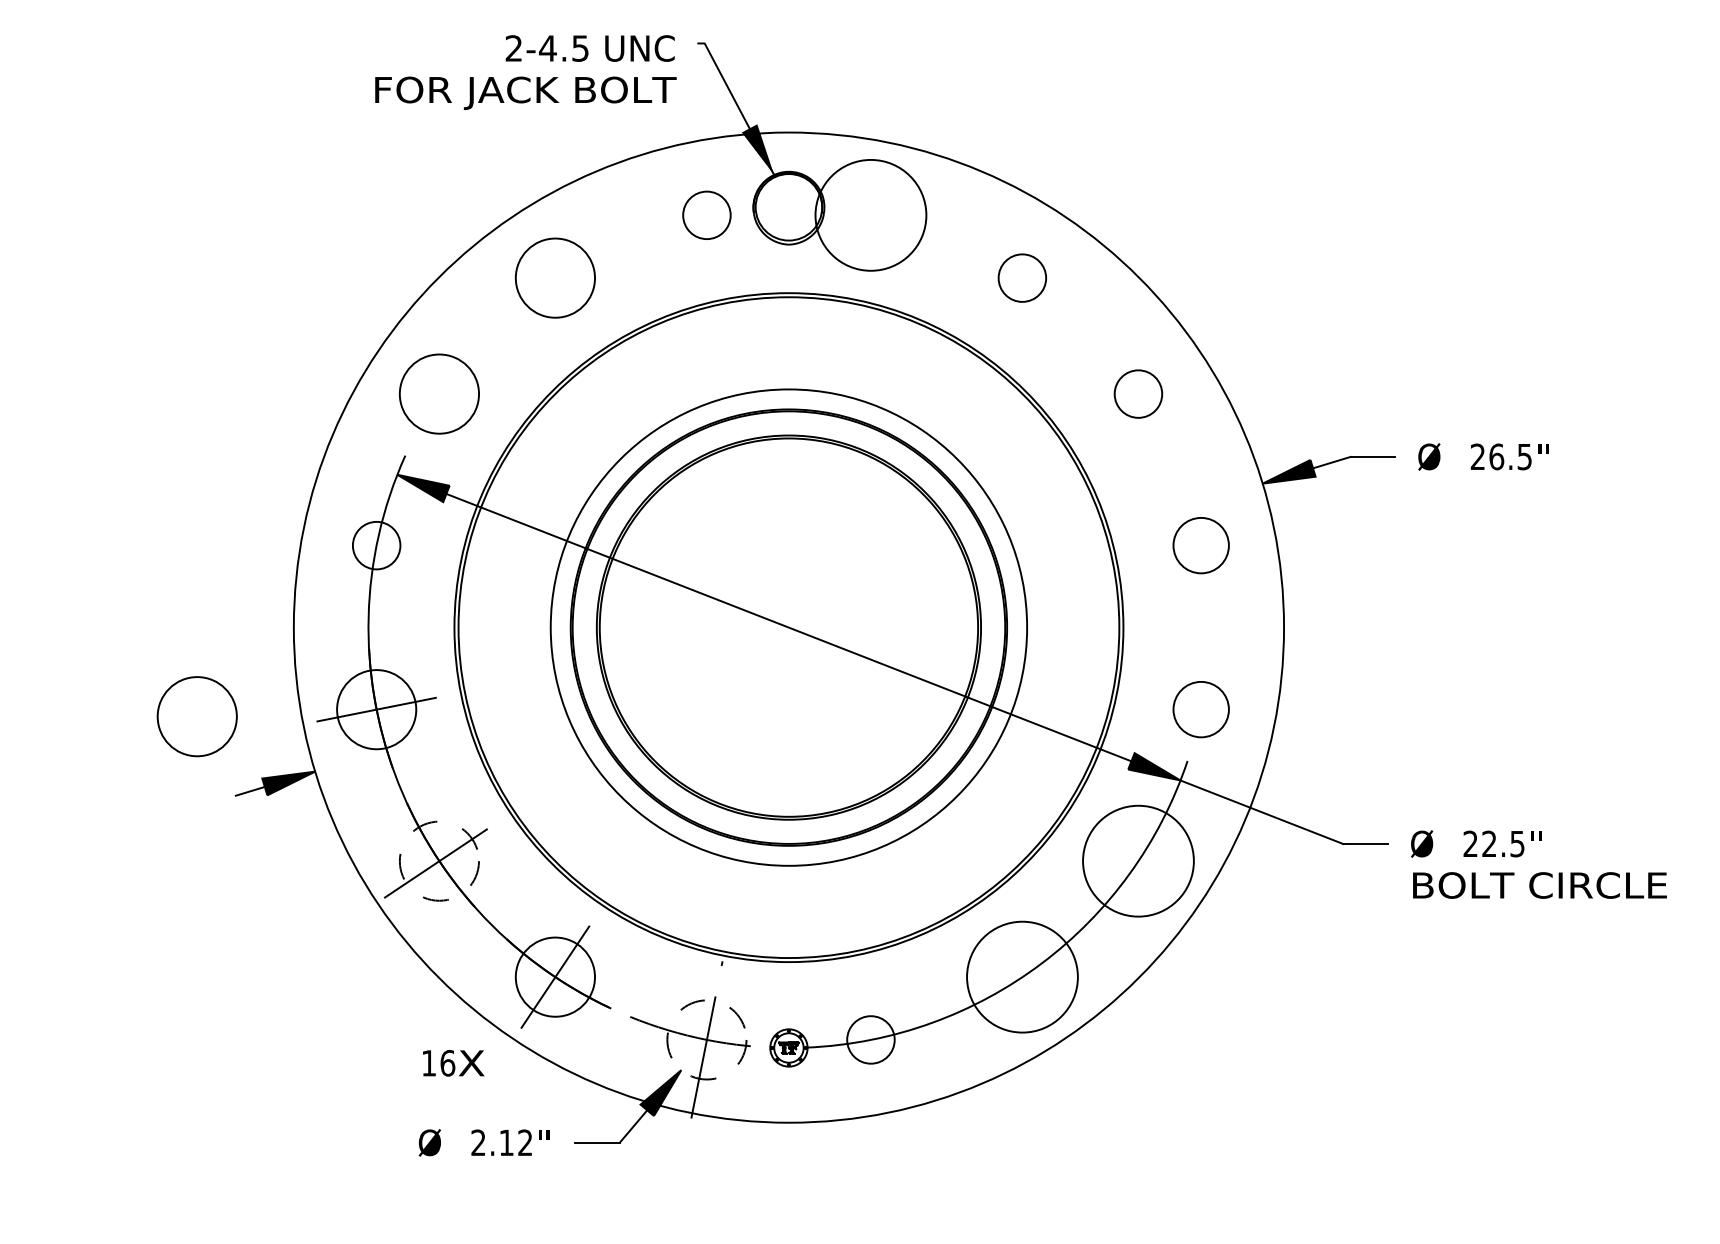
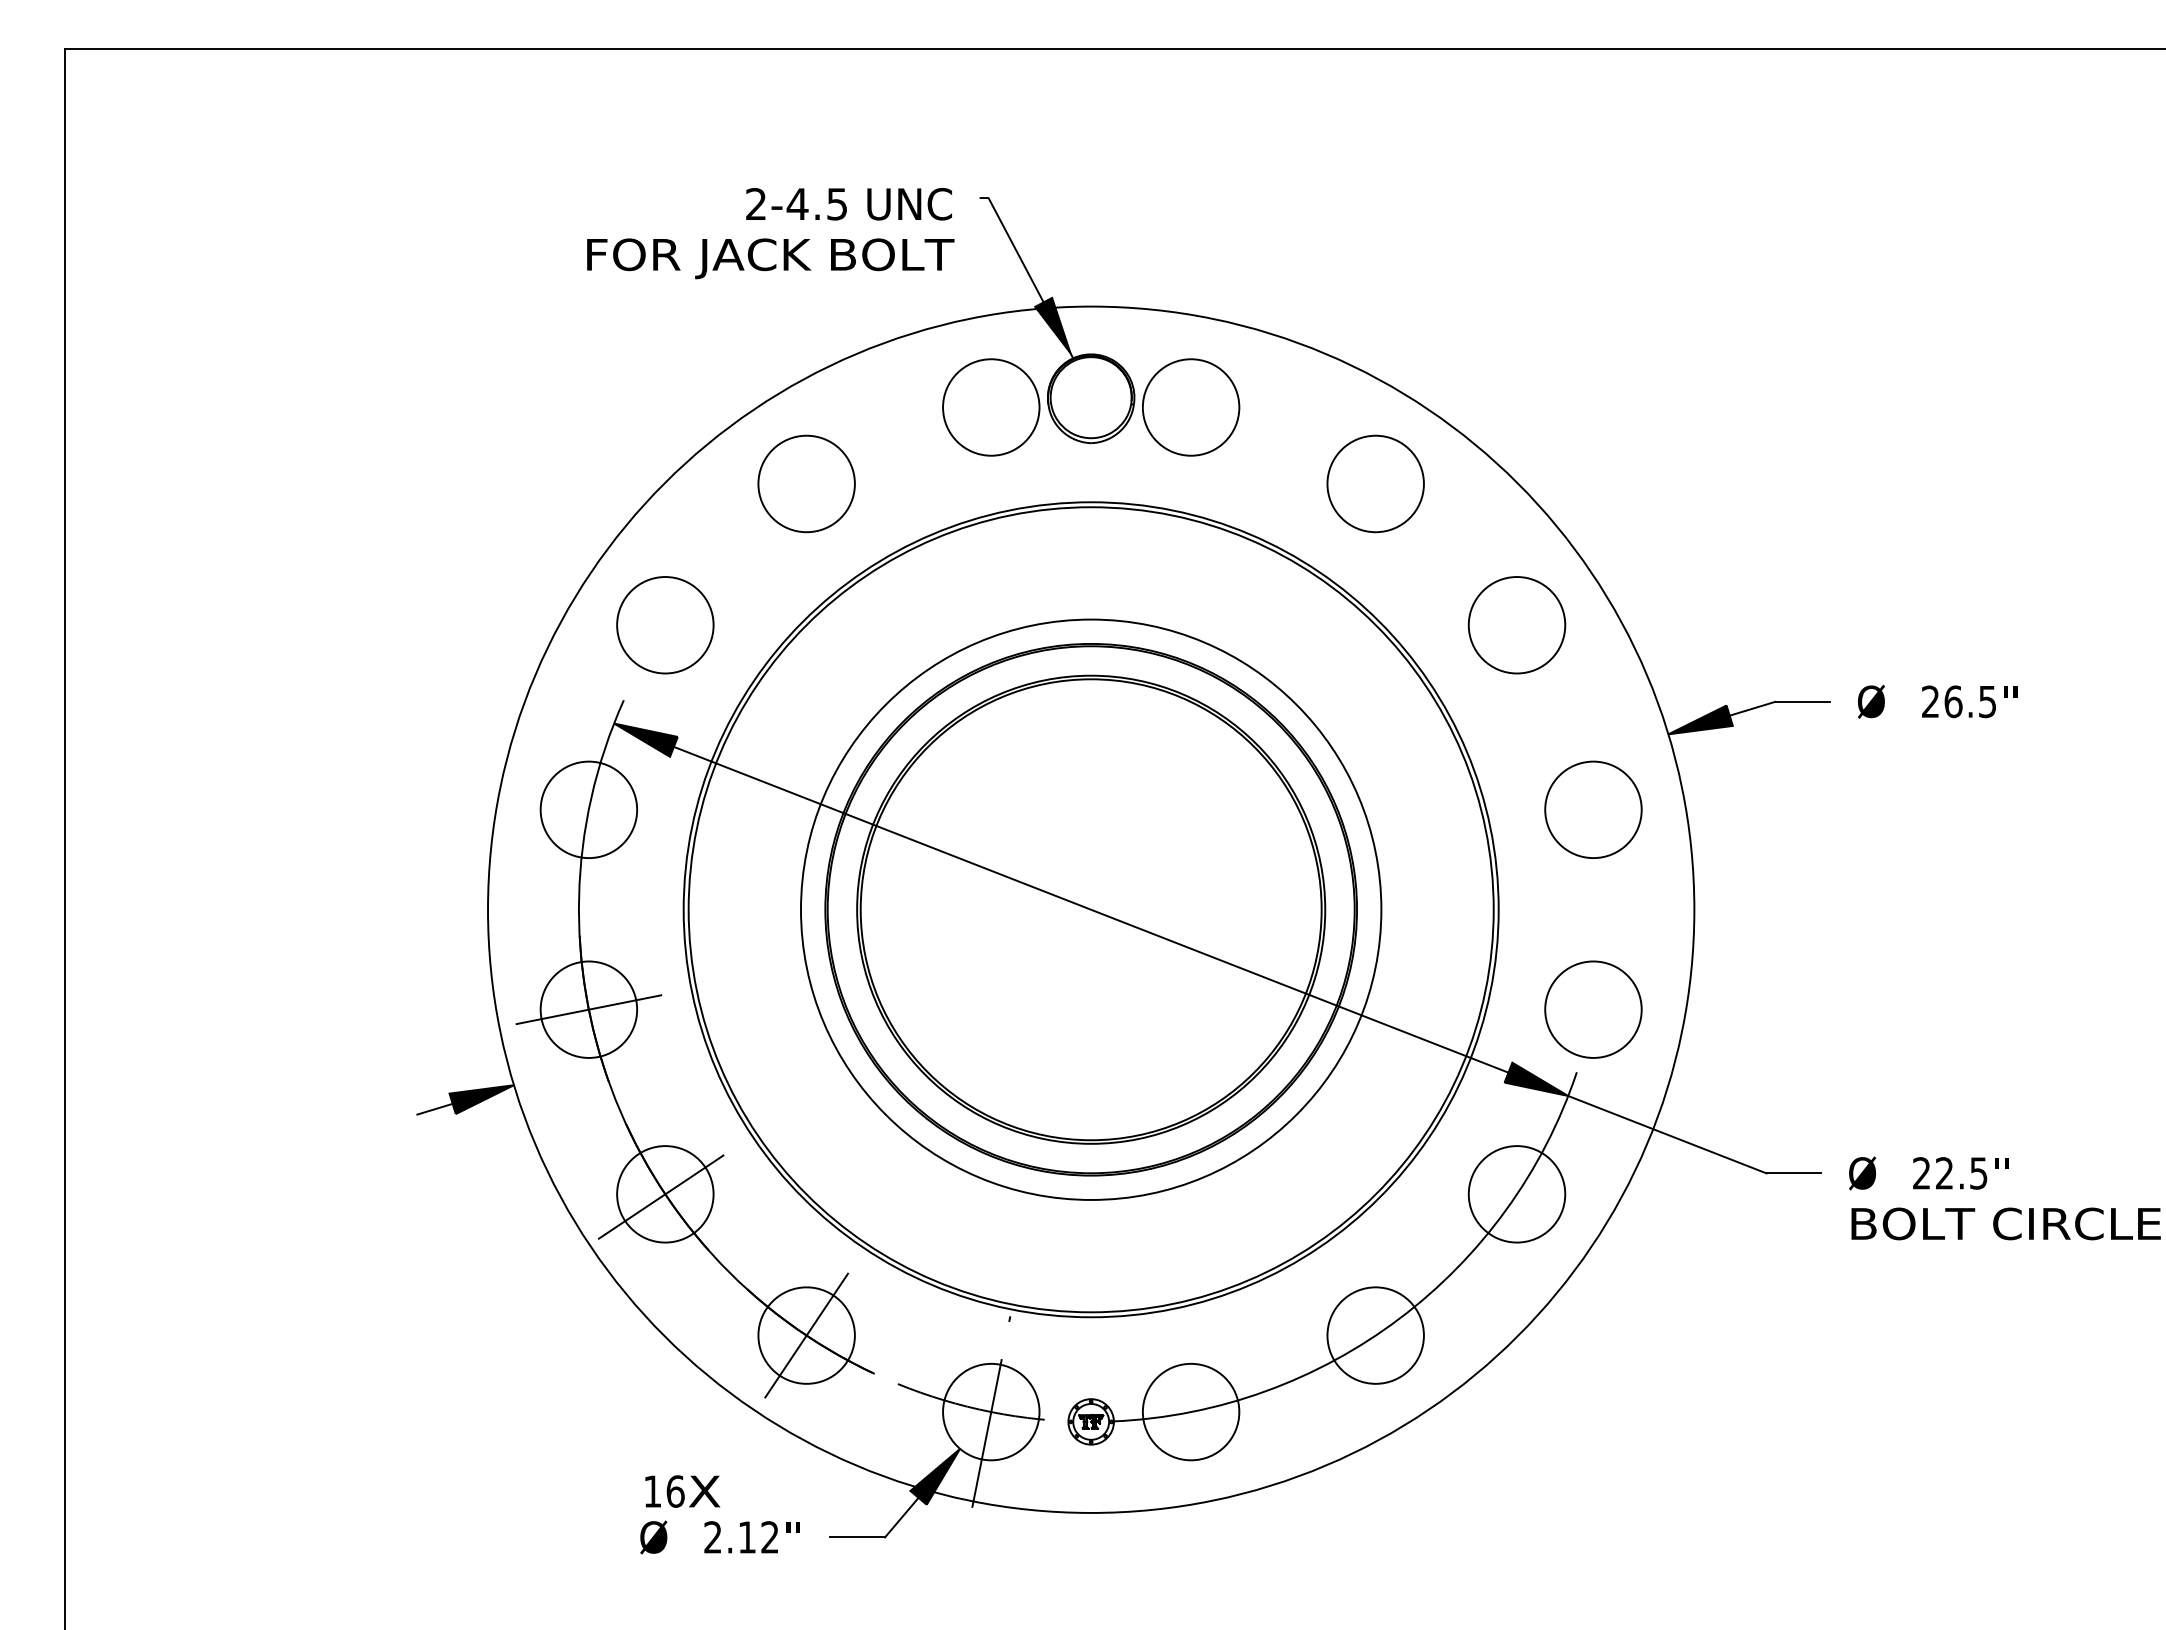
circle: (707, 215) -> (991, 407), size x1.67
circle: (870, 215) -> (1190, 407), size x0.71
circle: (1022, 277) -> (1375, 483), size x1.67
circle: (1138, 394) -> (1516, 625), size x1.67
circle: (376, 545) -> (588, 809), size x1.67
circle: (1201, 545) -> (1593, 809), size x1.43
circle: (1201, 709) -> (1593, 1009), size x1.43
circle: (197, 716) -> (370, 1018), removed
circle: (439, 861) -> (665, 1194), dashed -> solid
circle: (1138, 861) -> (1516, 1194), size x0.71
circle: (1022, 977) -> (1375, 1335), size x0.71
circle: (707, 1039) -> (991, 1411), dashed -> solid
circle: (870, 1039) -> (1190, 1411), size x1.67
text: (453, 1063) -> (682, 1491), moved

